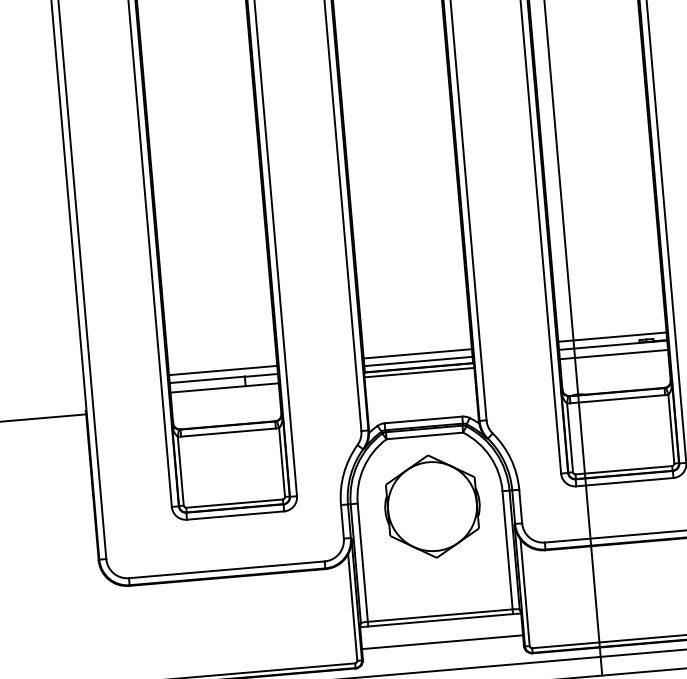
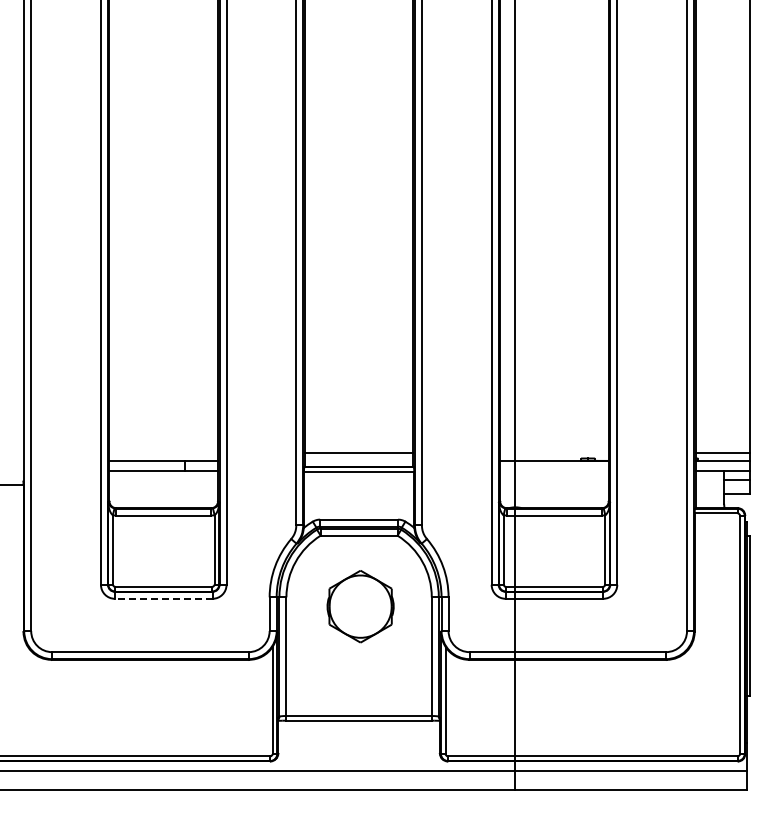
line: (612, 337) -> (554, 453), removed
line: (613, 354) -> (554, 470), removed
line: (417, 361) -> (358, 460), removed
line: (222, 370) -> (163, 453), removed
part: (432, 506) -> (360, 606), size x0.7
line: (235, 515) -> (163, 598), solid -> dashed
line: (441, 642) -> (358, 742), removed

